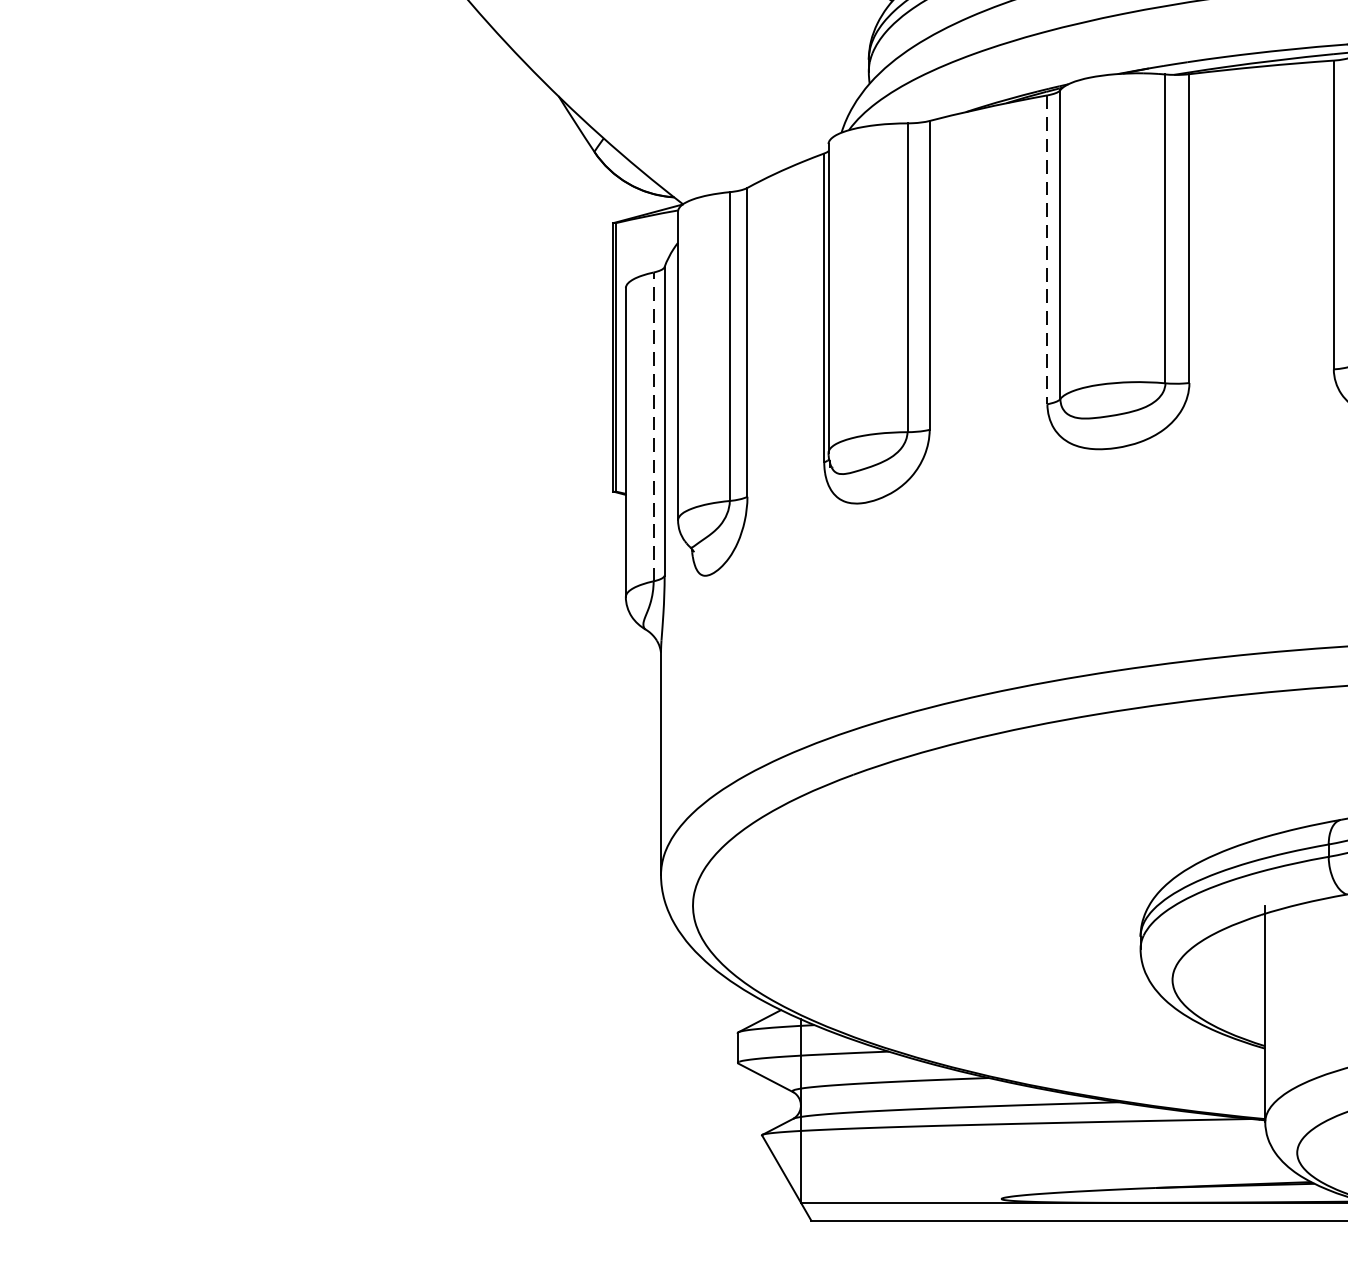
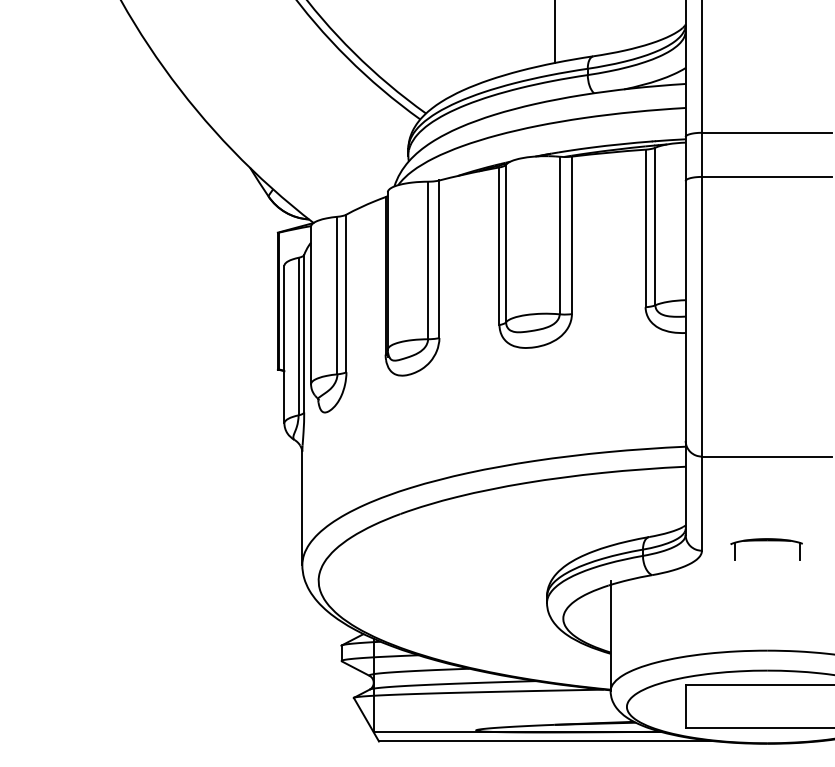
line: (1047, 250) -> (499, 246), dashed -> solid
line: (653, 426) -> (298, 336), dashed -> solid

